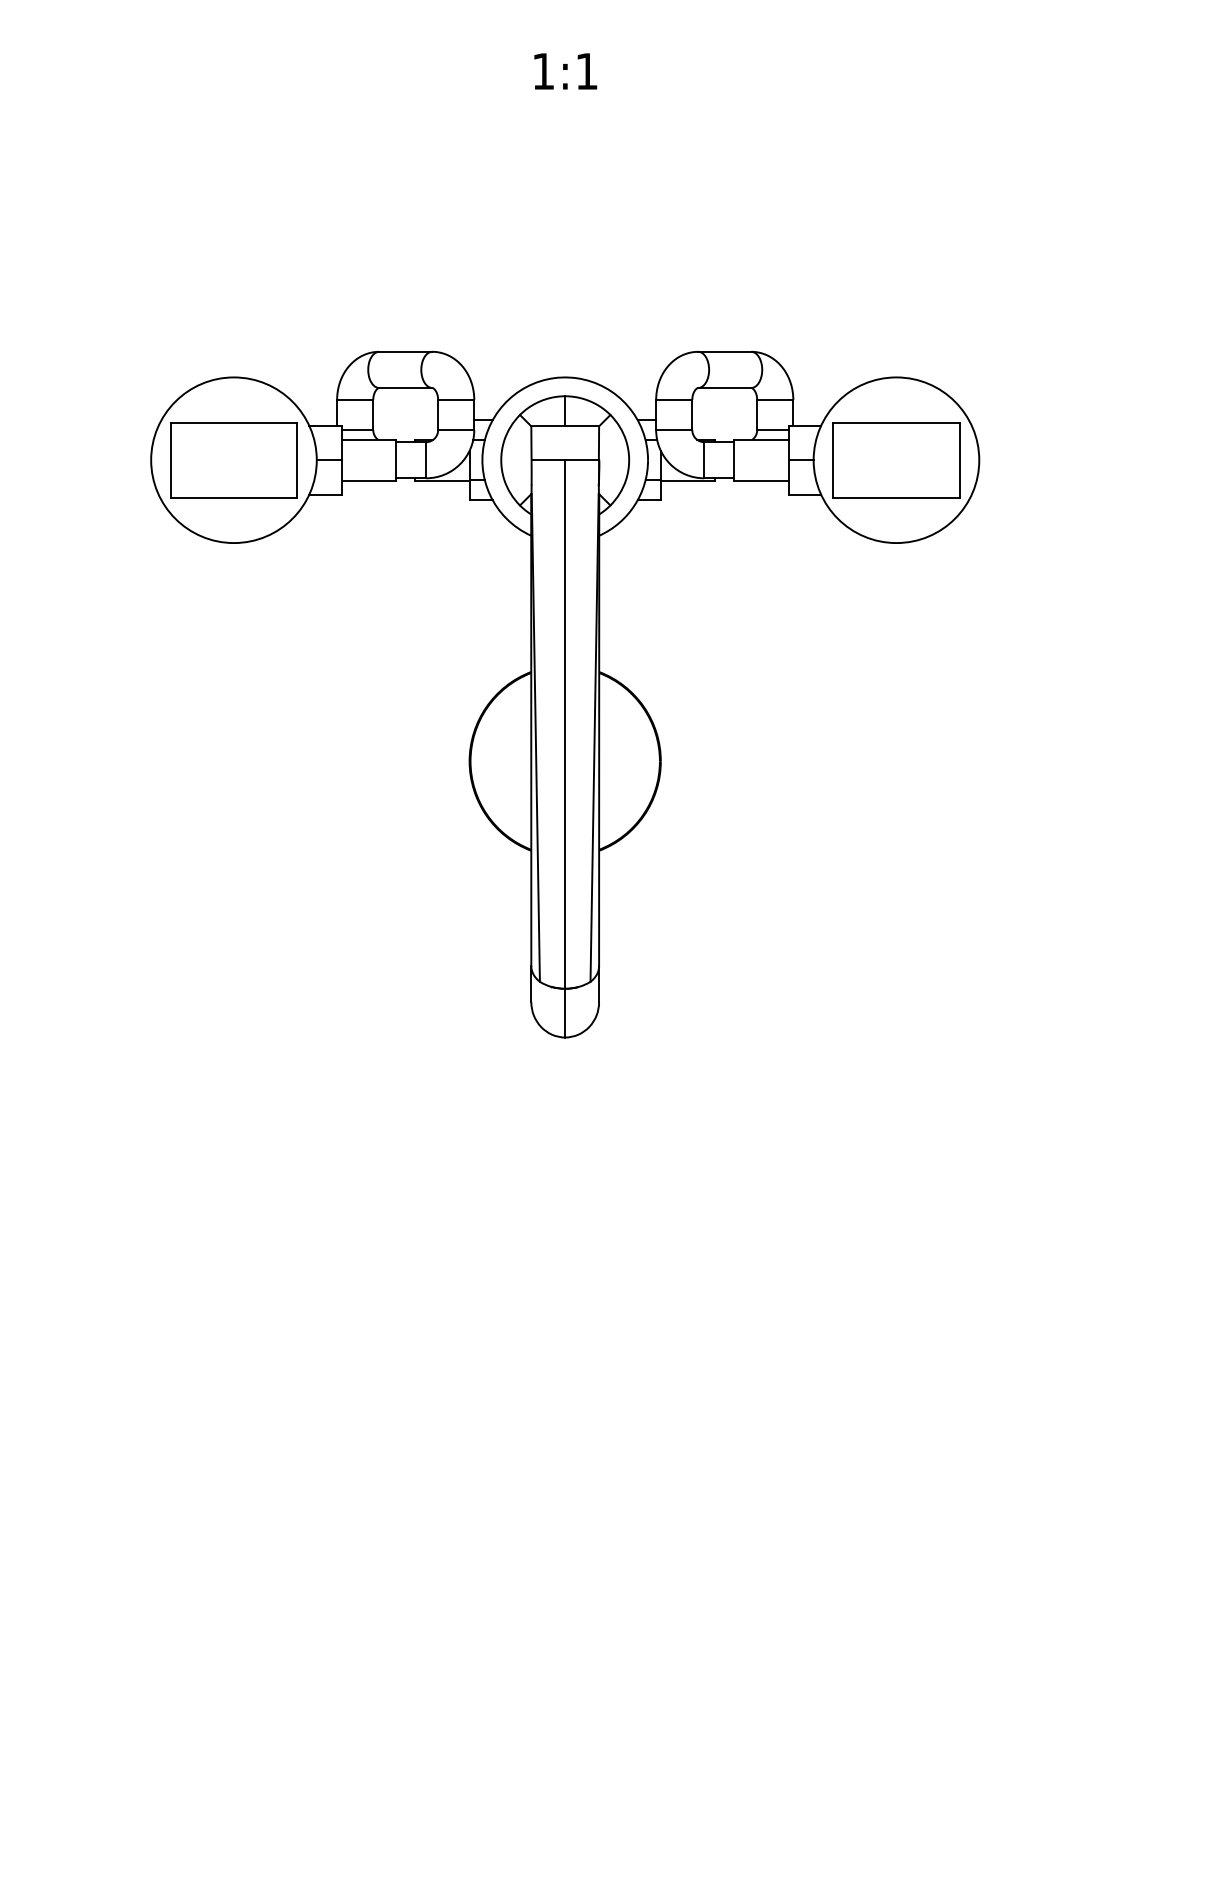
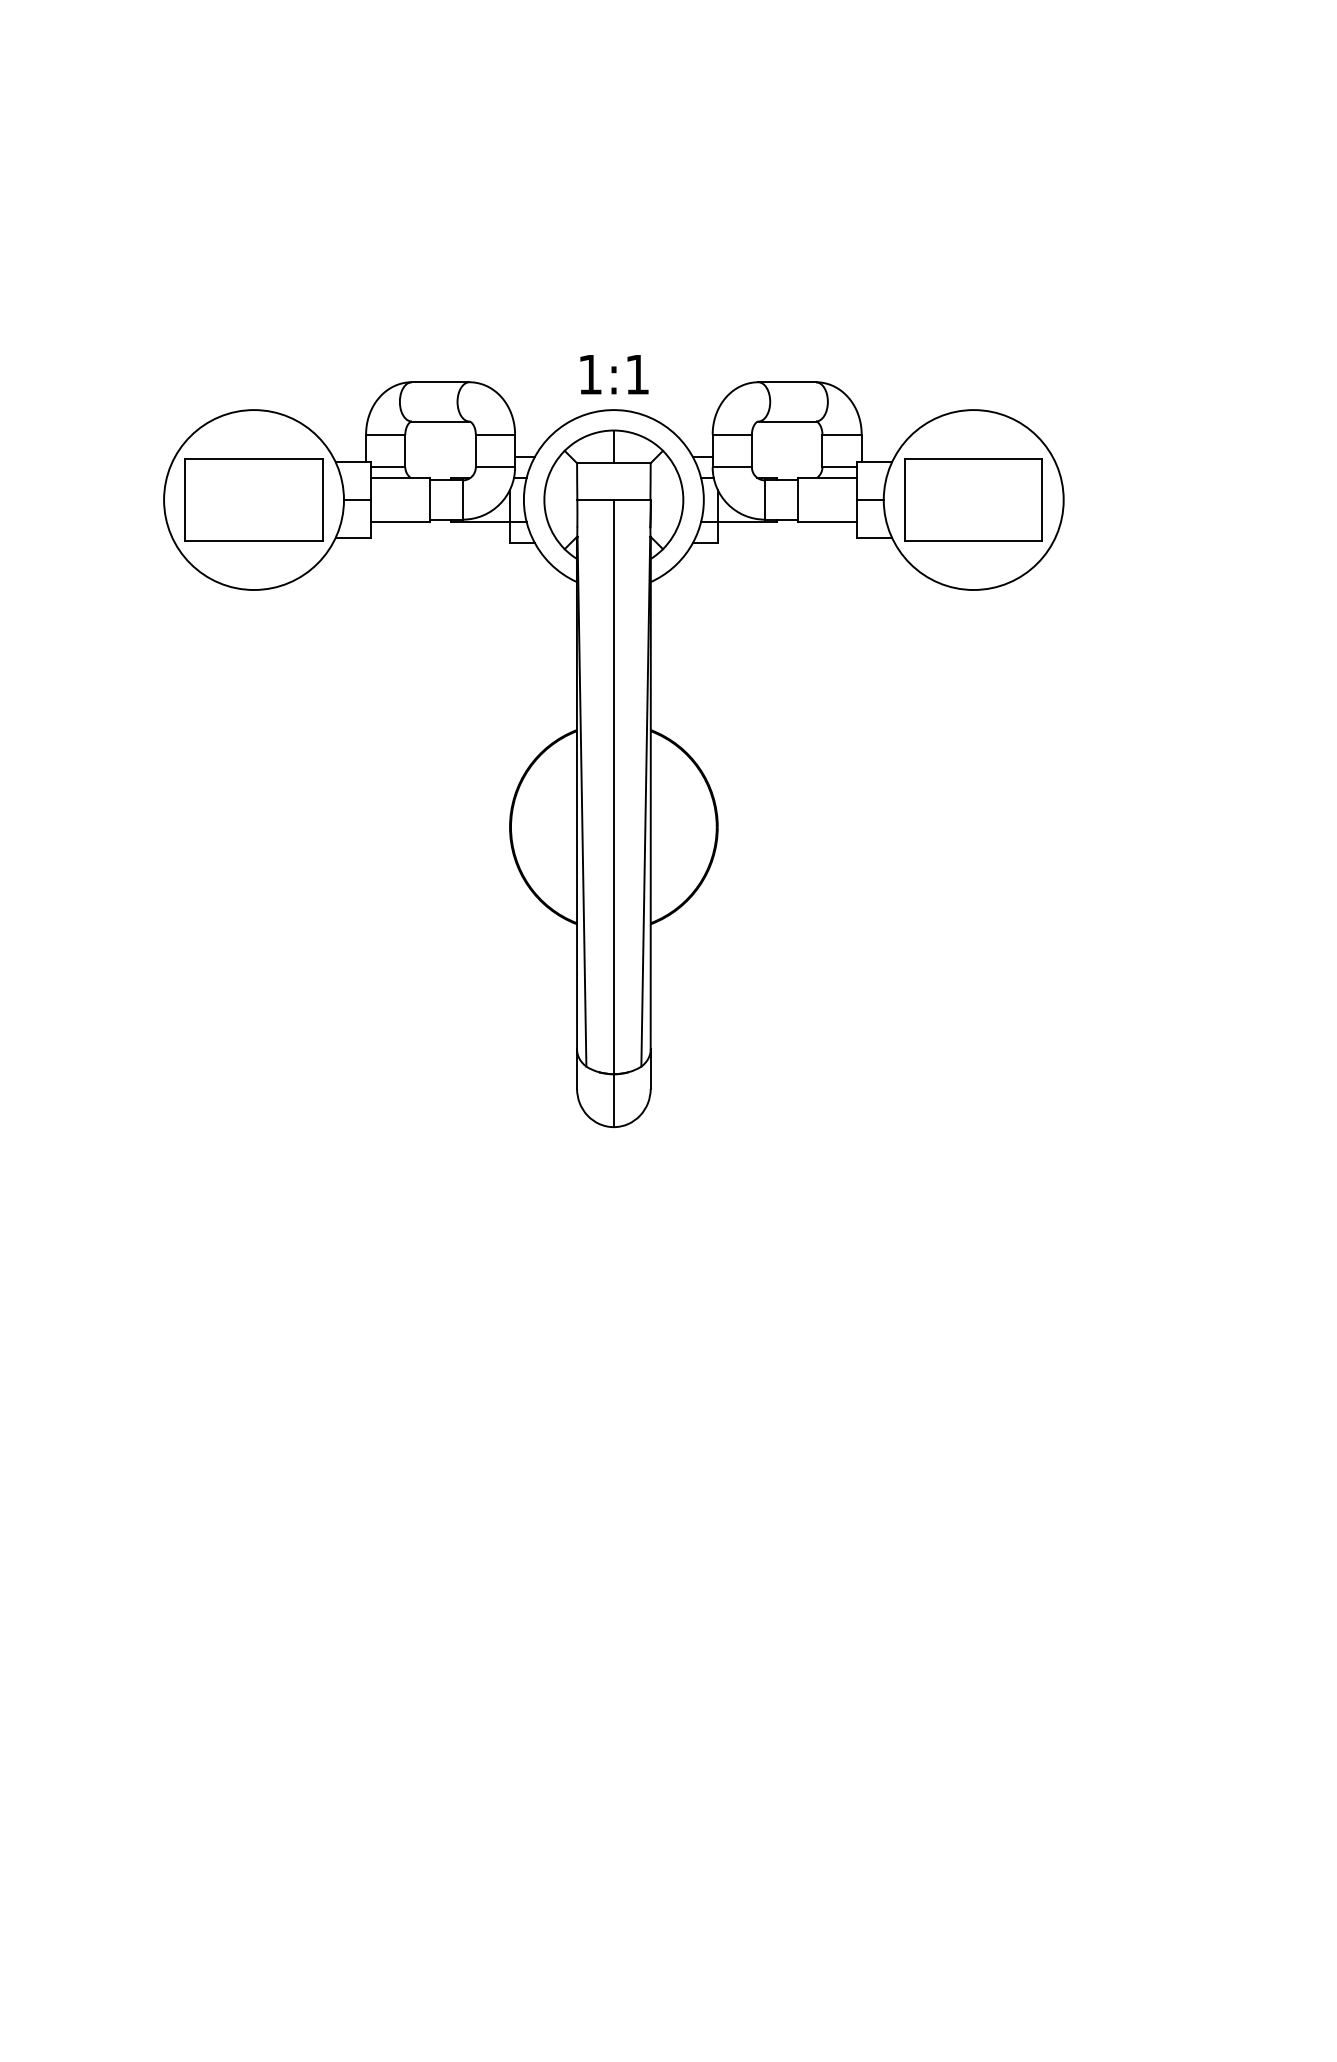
text: (565, 71) -> (614, 374), moved

